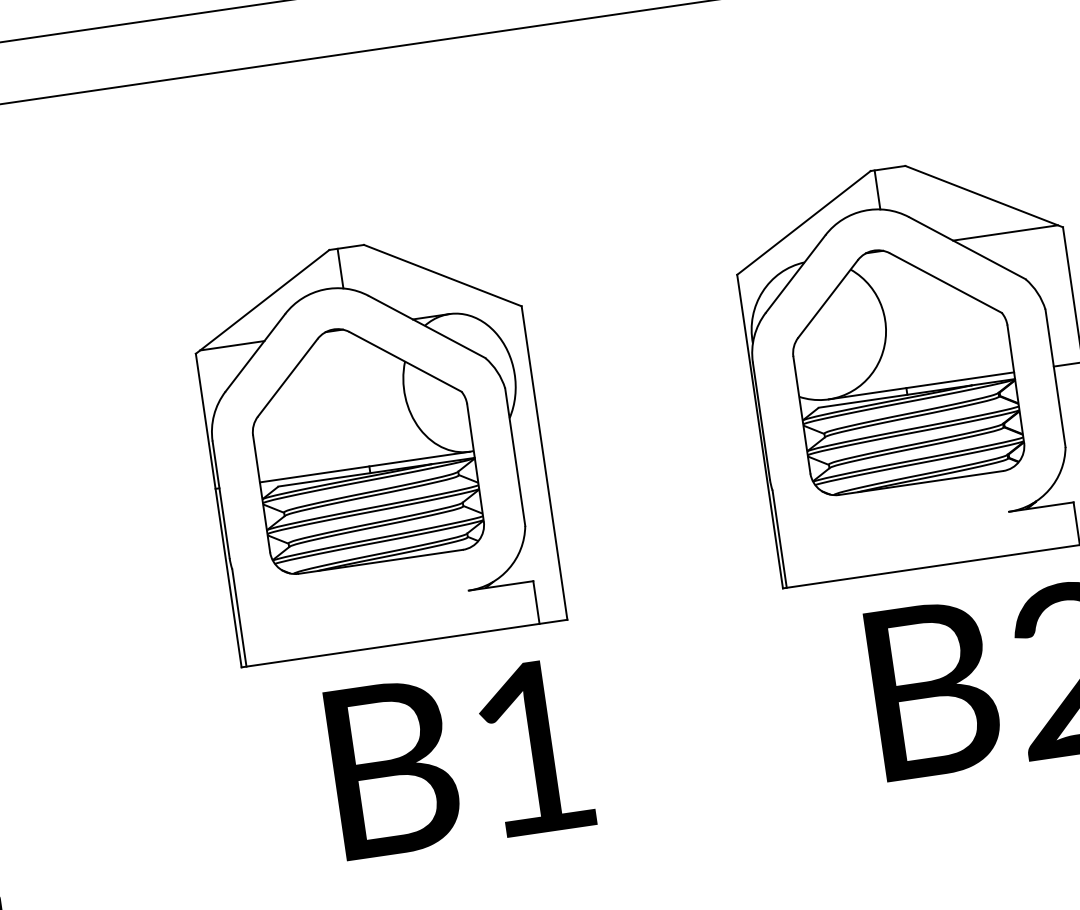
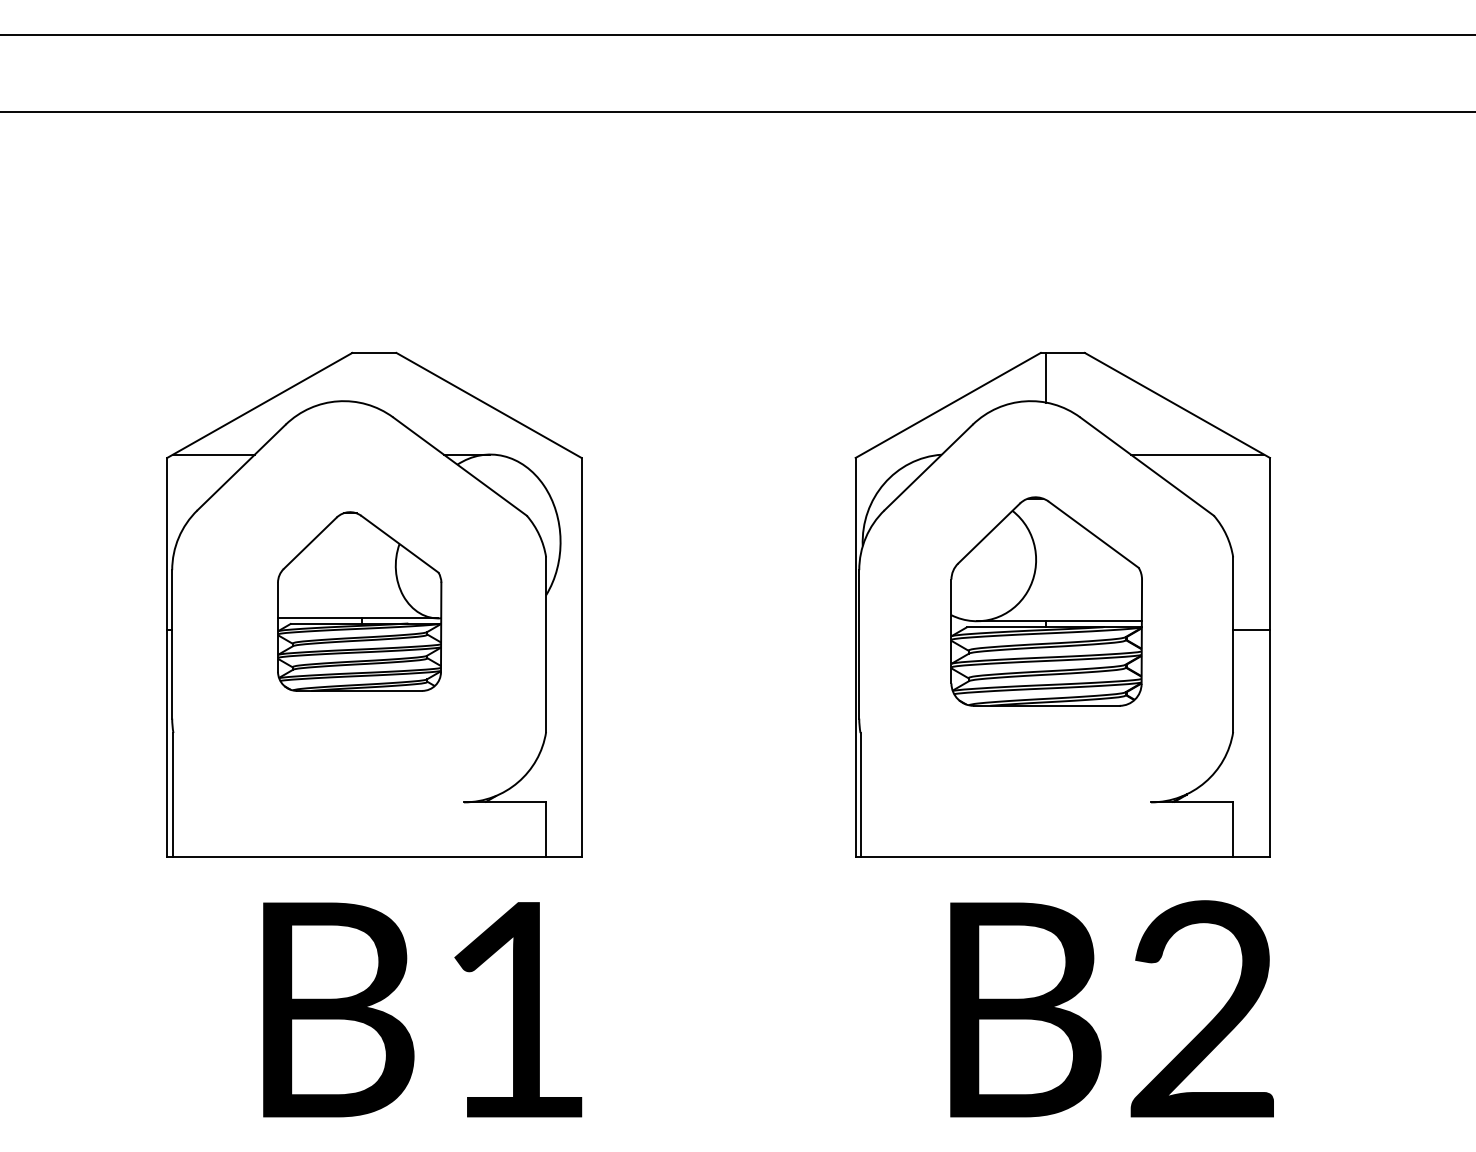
line: (340, 268) -> (362, 377), removed
part: (903, 365) -> (1046, 601), size x0.7
part: (363, 444) -> (359, 601), size x0.6

